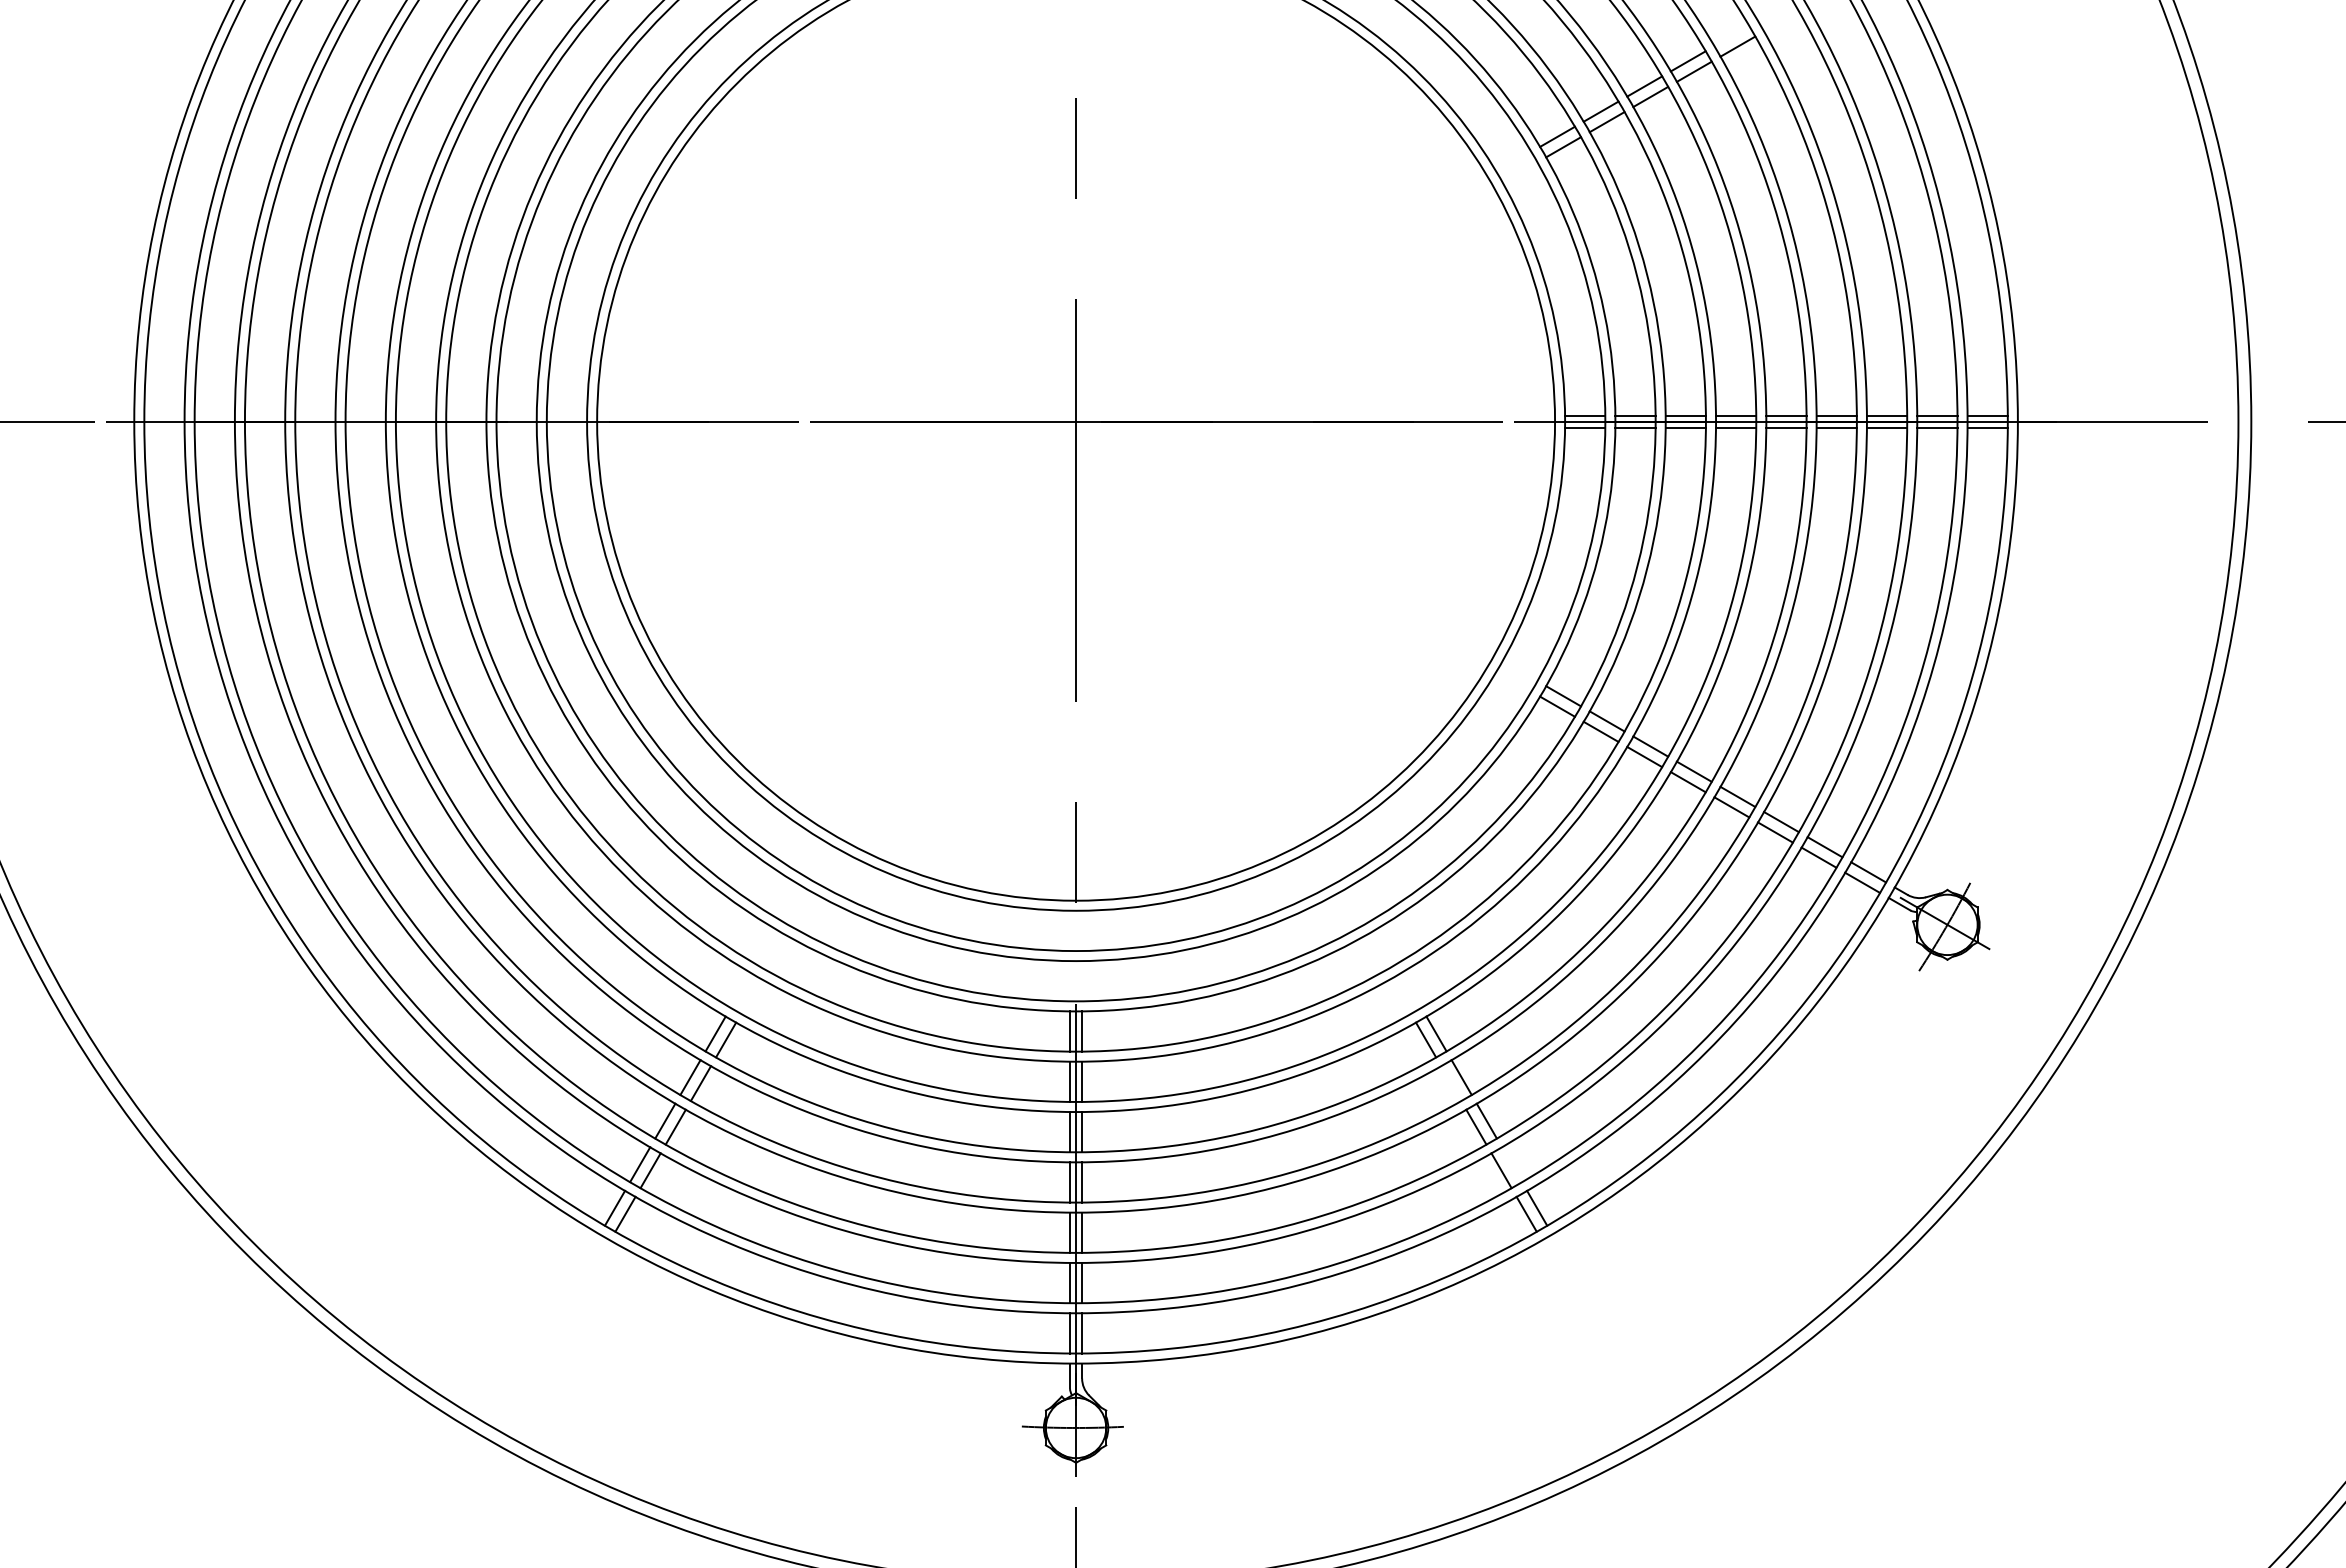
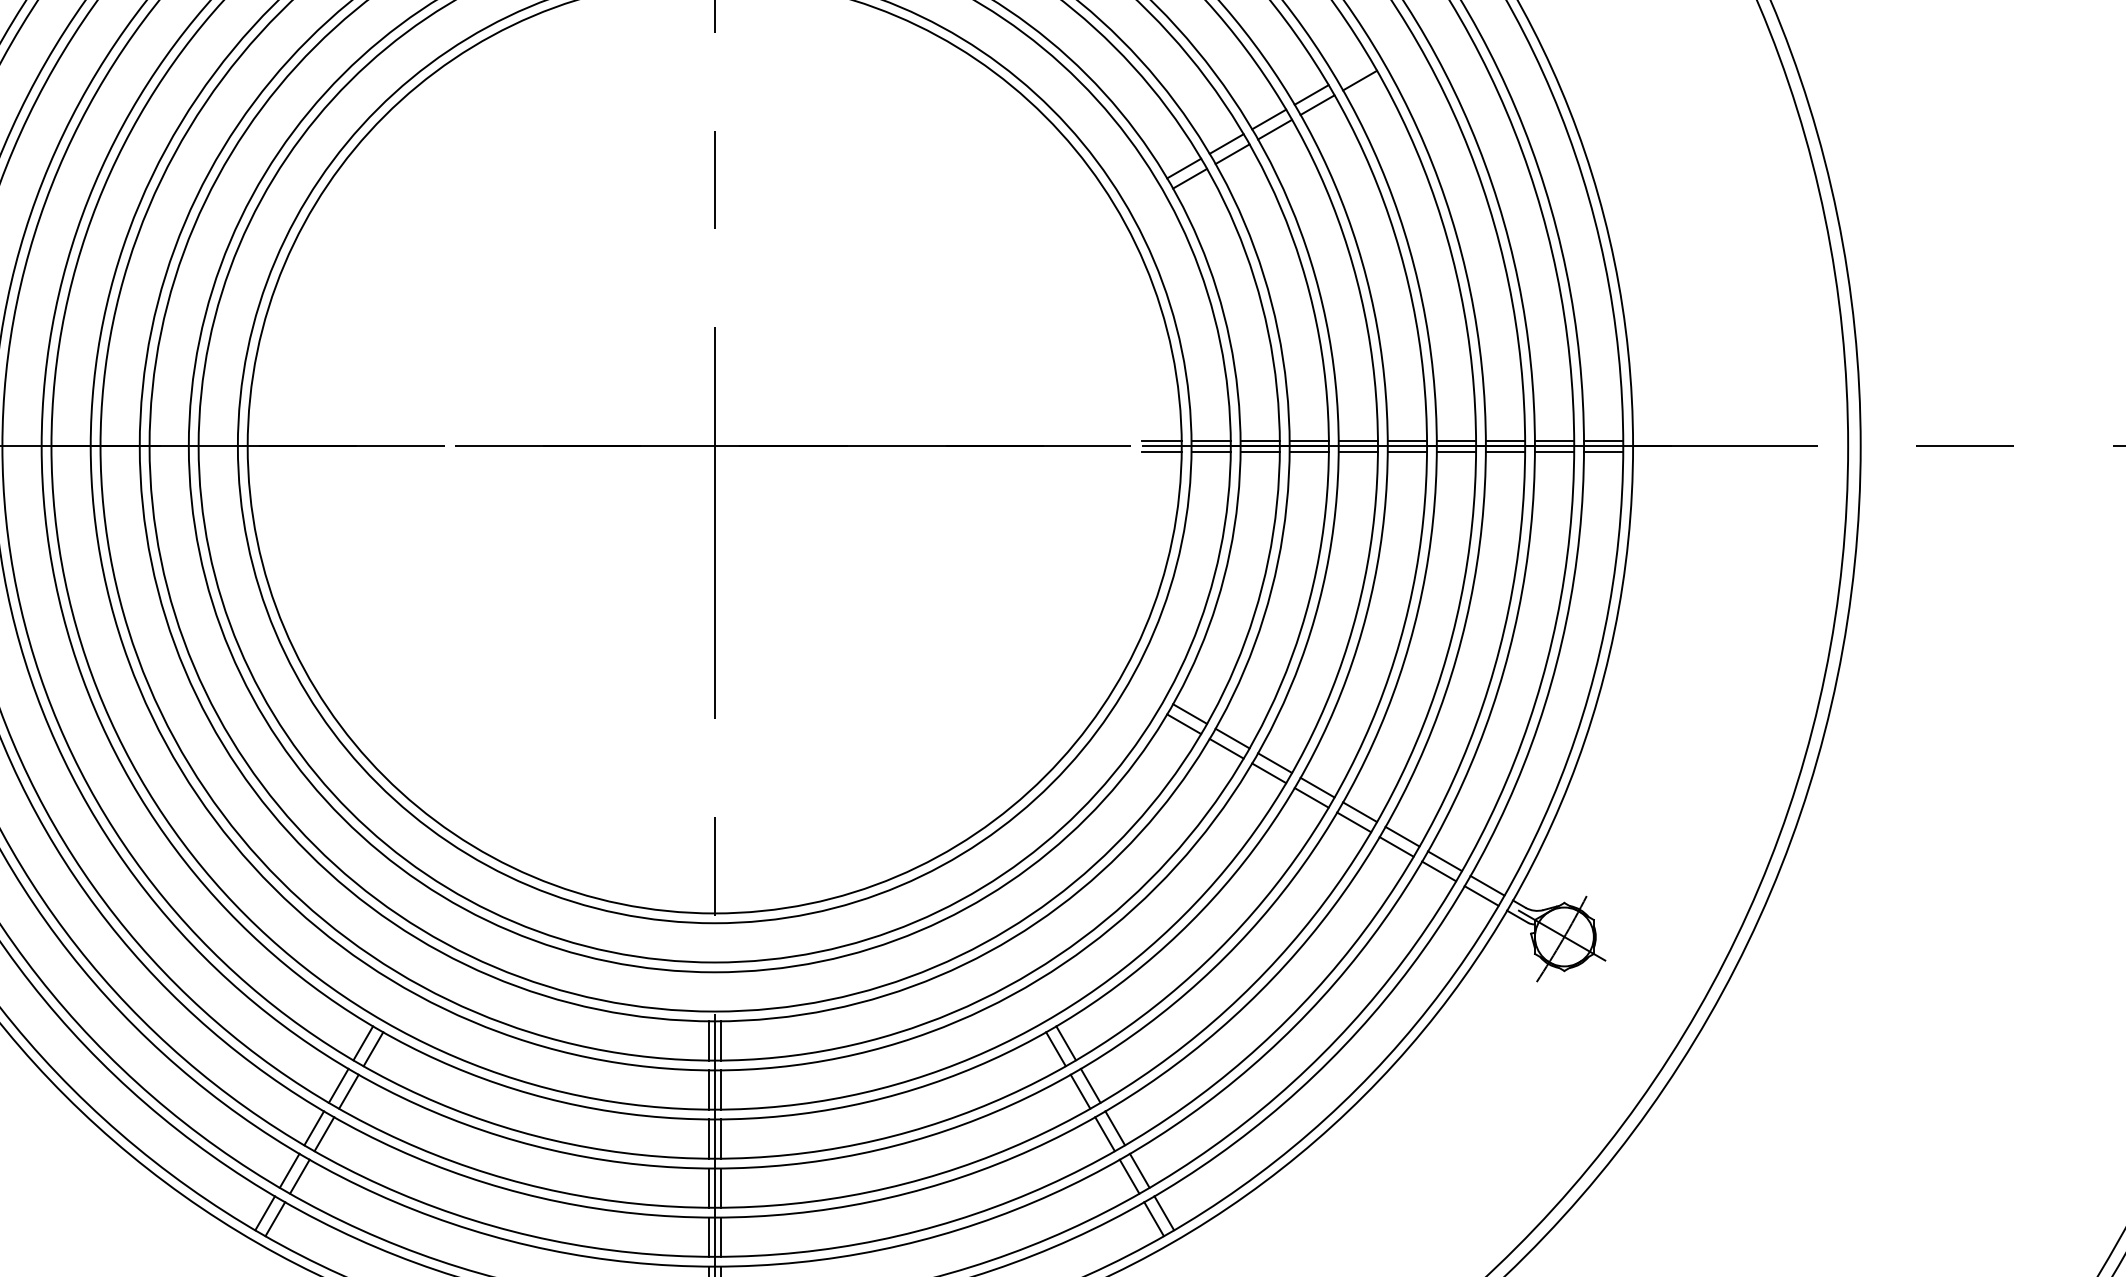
line: (1534, 415) -> (1161, 440), added
line: (1534, 427) -> (1161, 451), added
line: (1451, 1083) -> (1080, 1091), added
line: (1511, 1164) -> (1139, 1170), added

